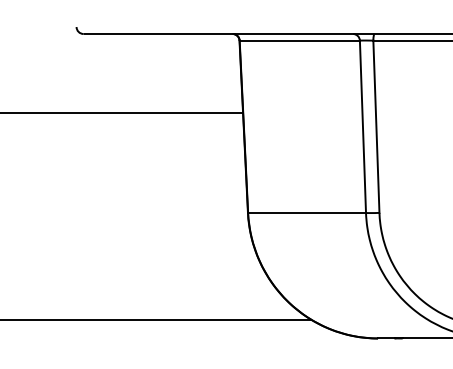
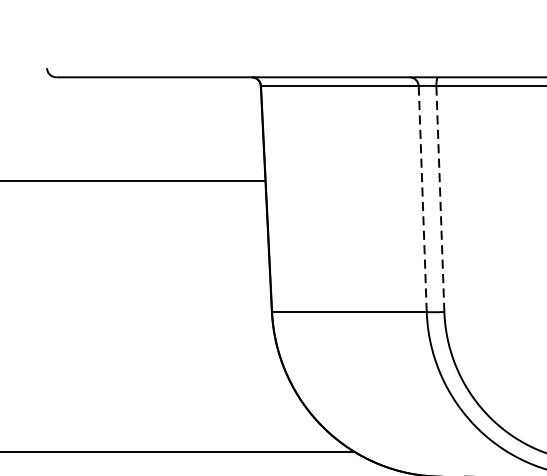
line: (362, 126) -> (422, 198), solid -> dashed
line: (376, 126) -> (440, 198), solid -> dashed

